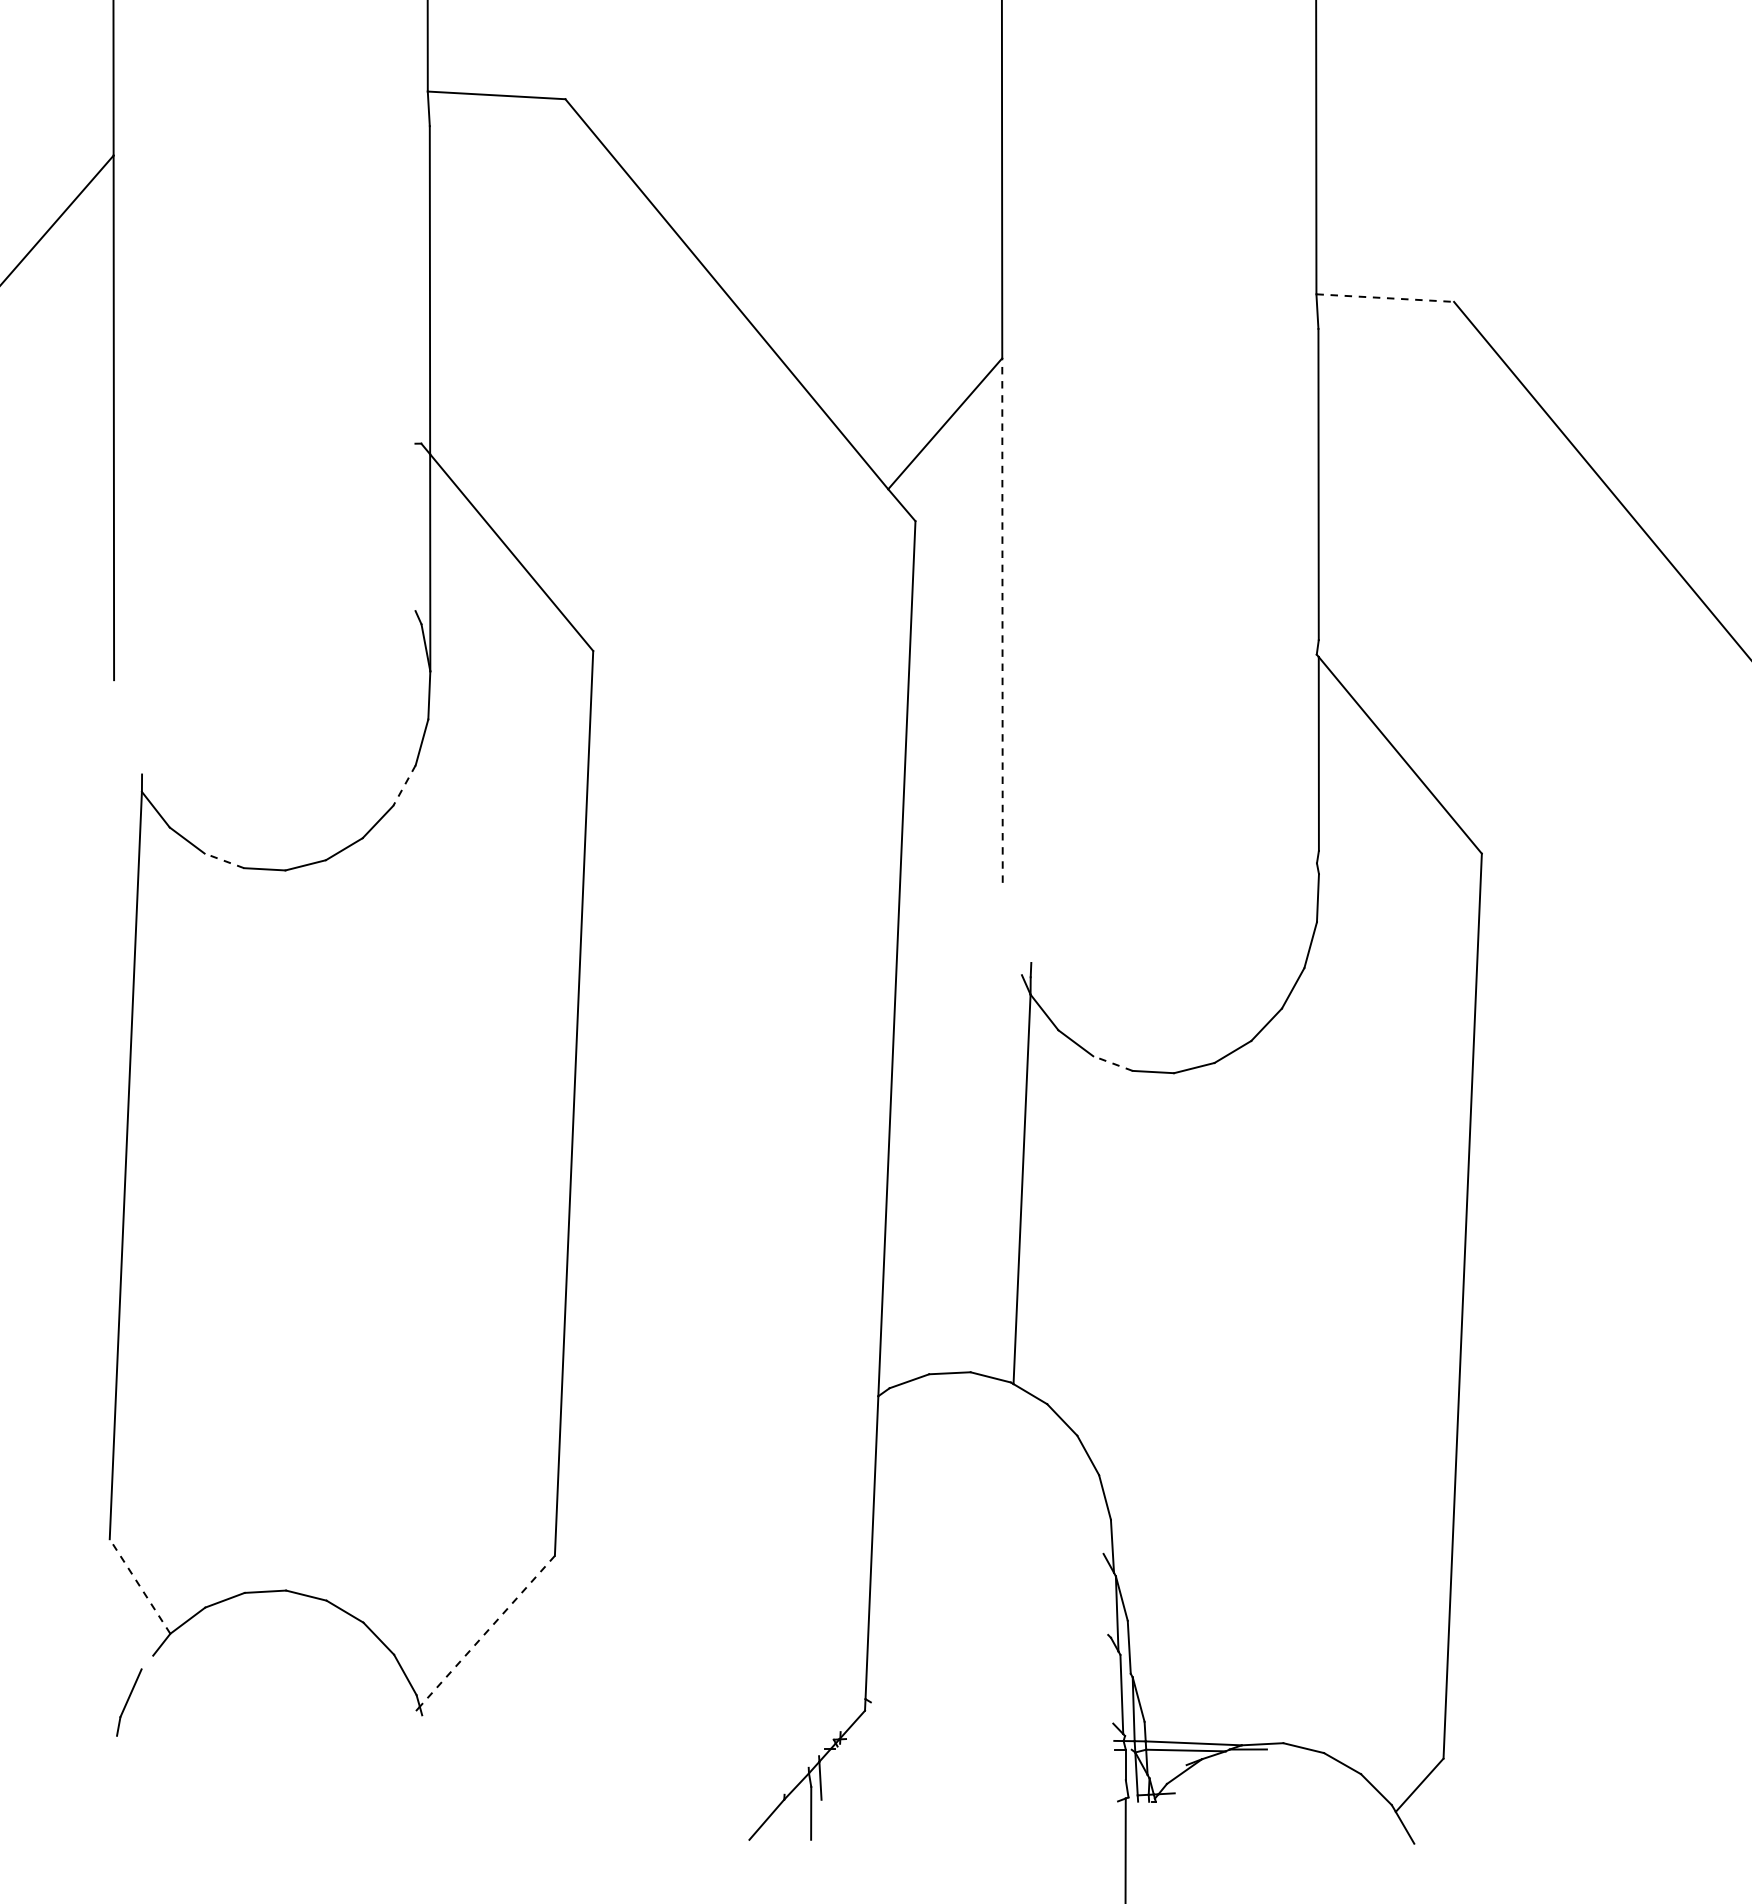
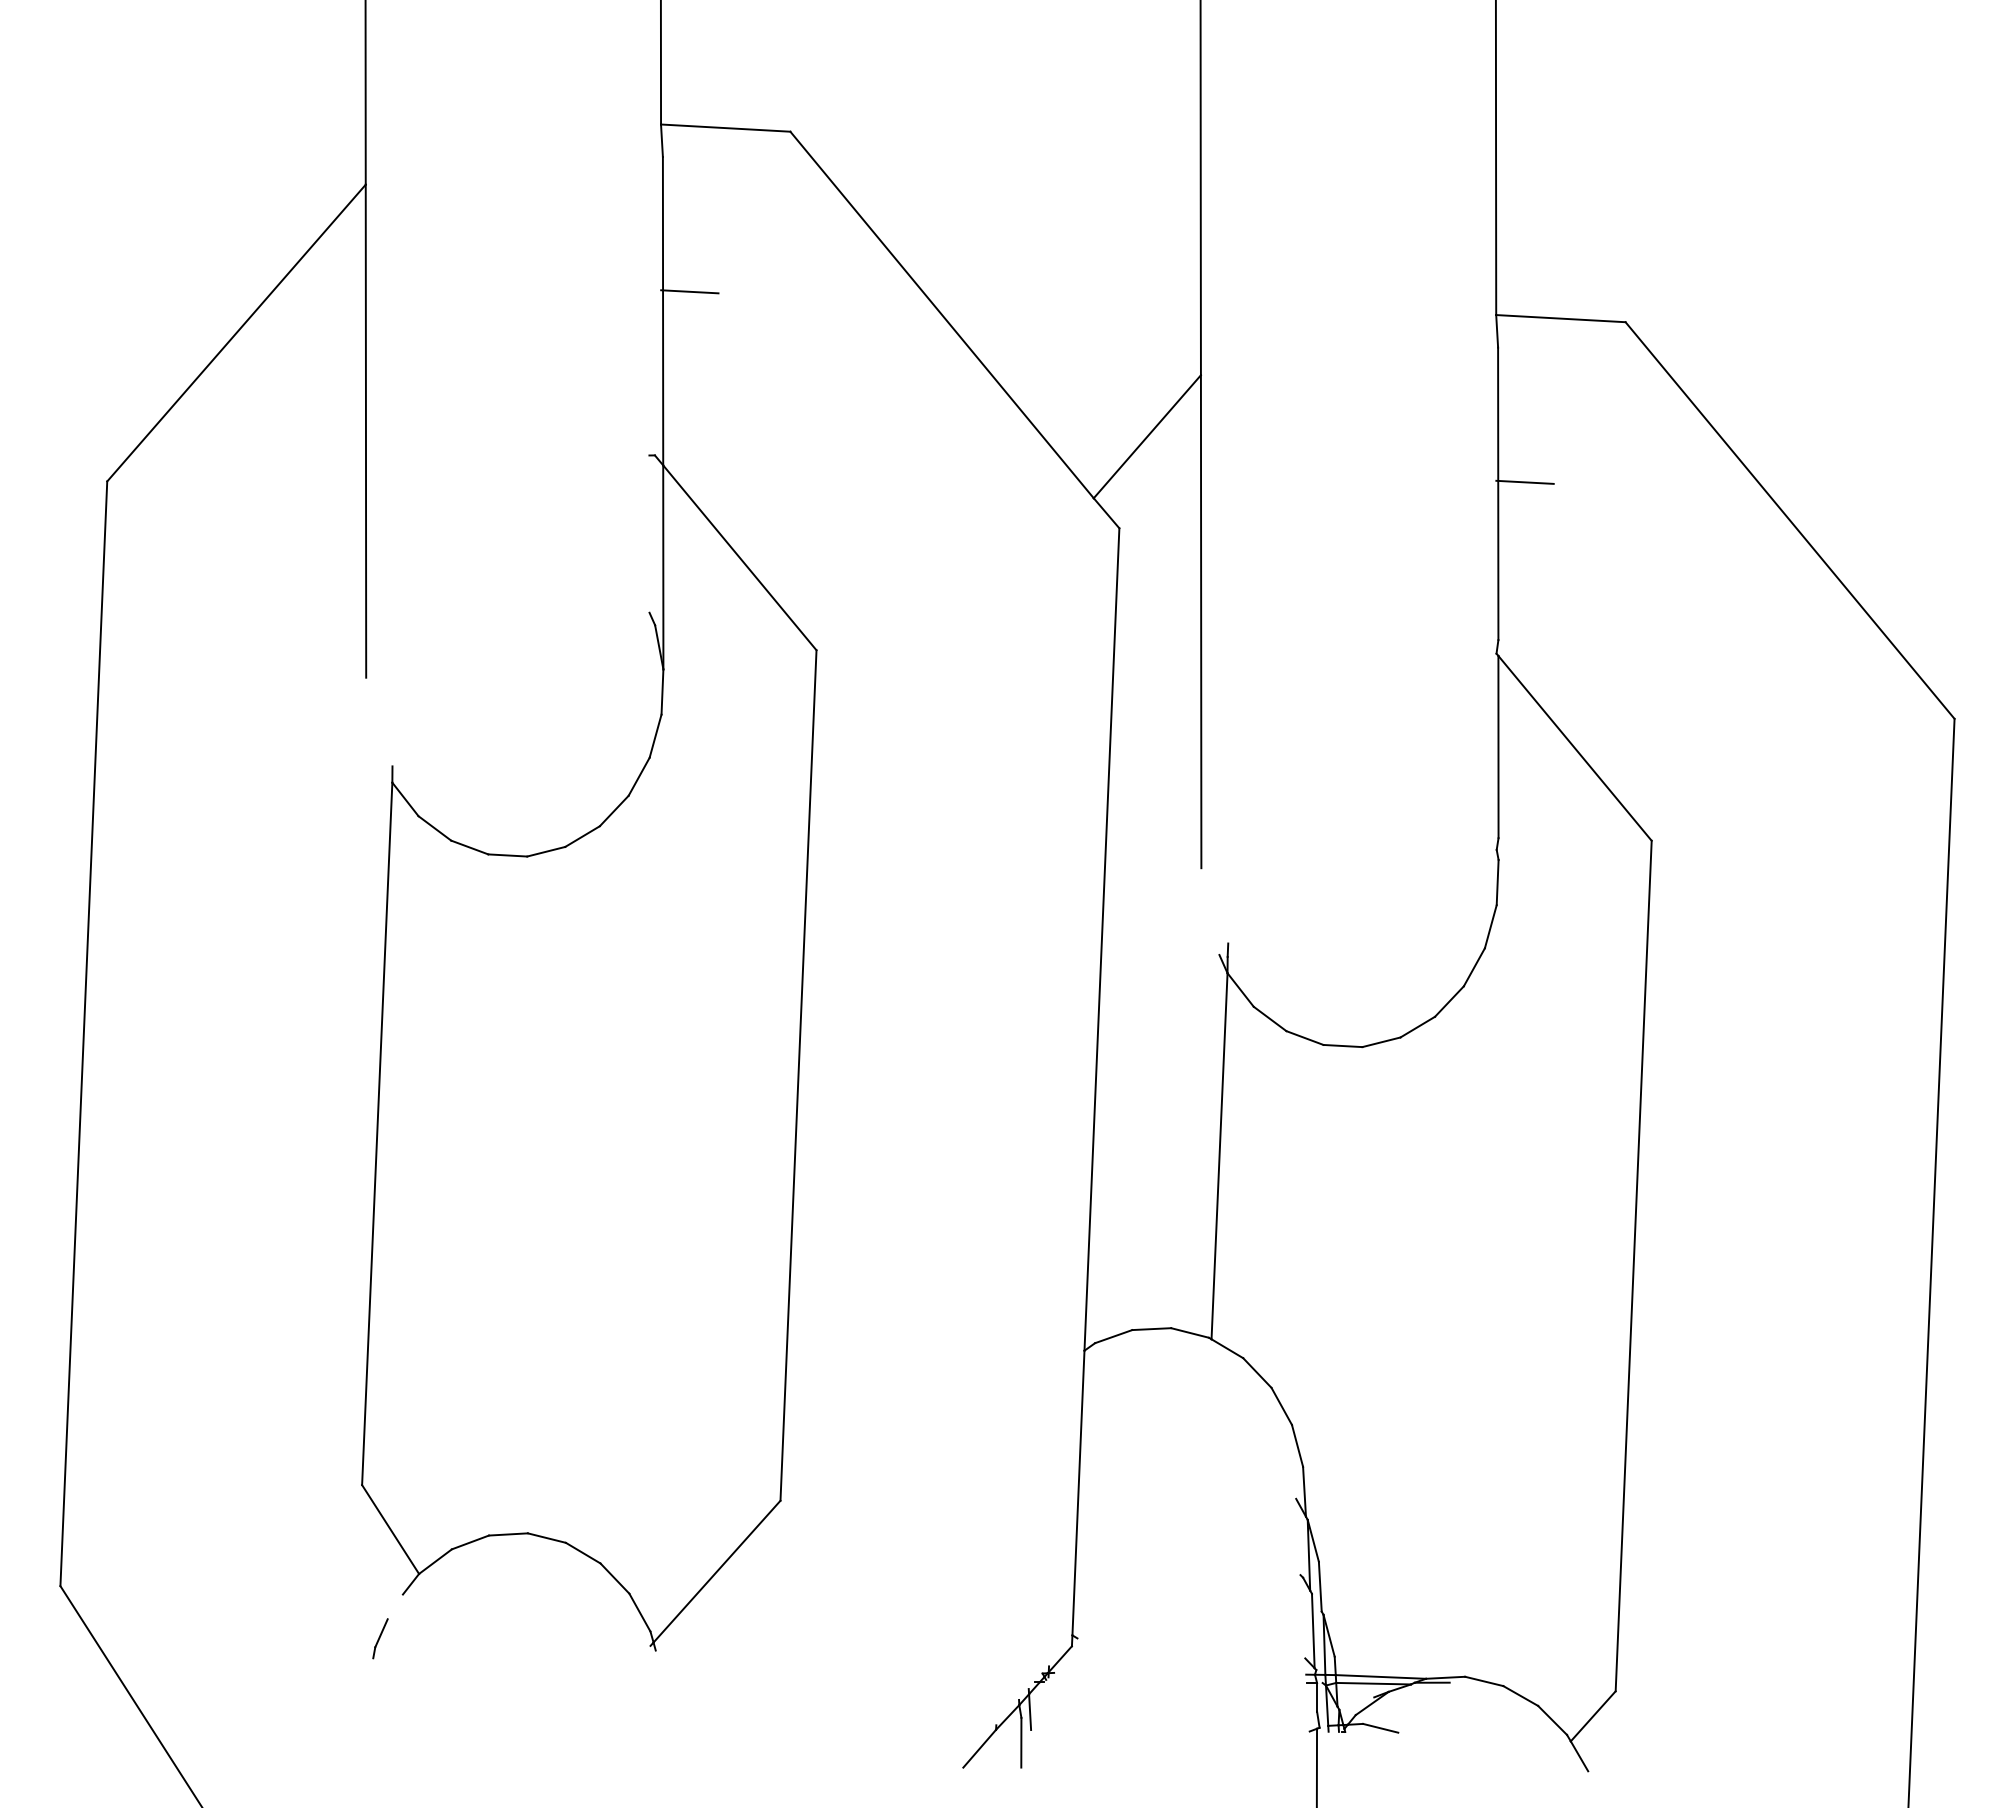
line: (458, 269) -> (689, 291), added
line: (1384, 297) -> (1560, 318), dashed -> solid
line: (1346, 471) -> (1524, 481), added
line: (1002, 620) -> (1201, 621), dashed -> solid
line: (404, 785) -> (639, 776), dashed -> solid
line: (224, 860) -> (469, 847), dashed -> solid
line: (1113, 1064) -> (1305, 1038), dashed -> solid
line: (139, 1586) -> (390, 1529), dashed -> solid
line: (486, 1632) -> (716, 1572), dashed -> solid
part: (129, 1702) -> (380, 1638), size x0.62
line: (1193, 1797) -> (1380, 1727), added

